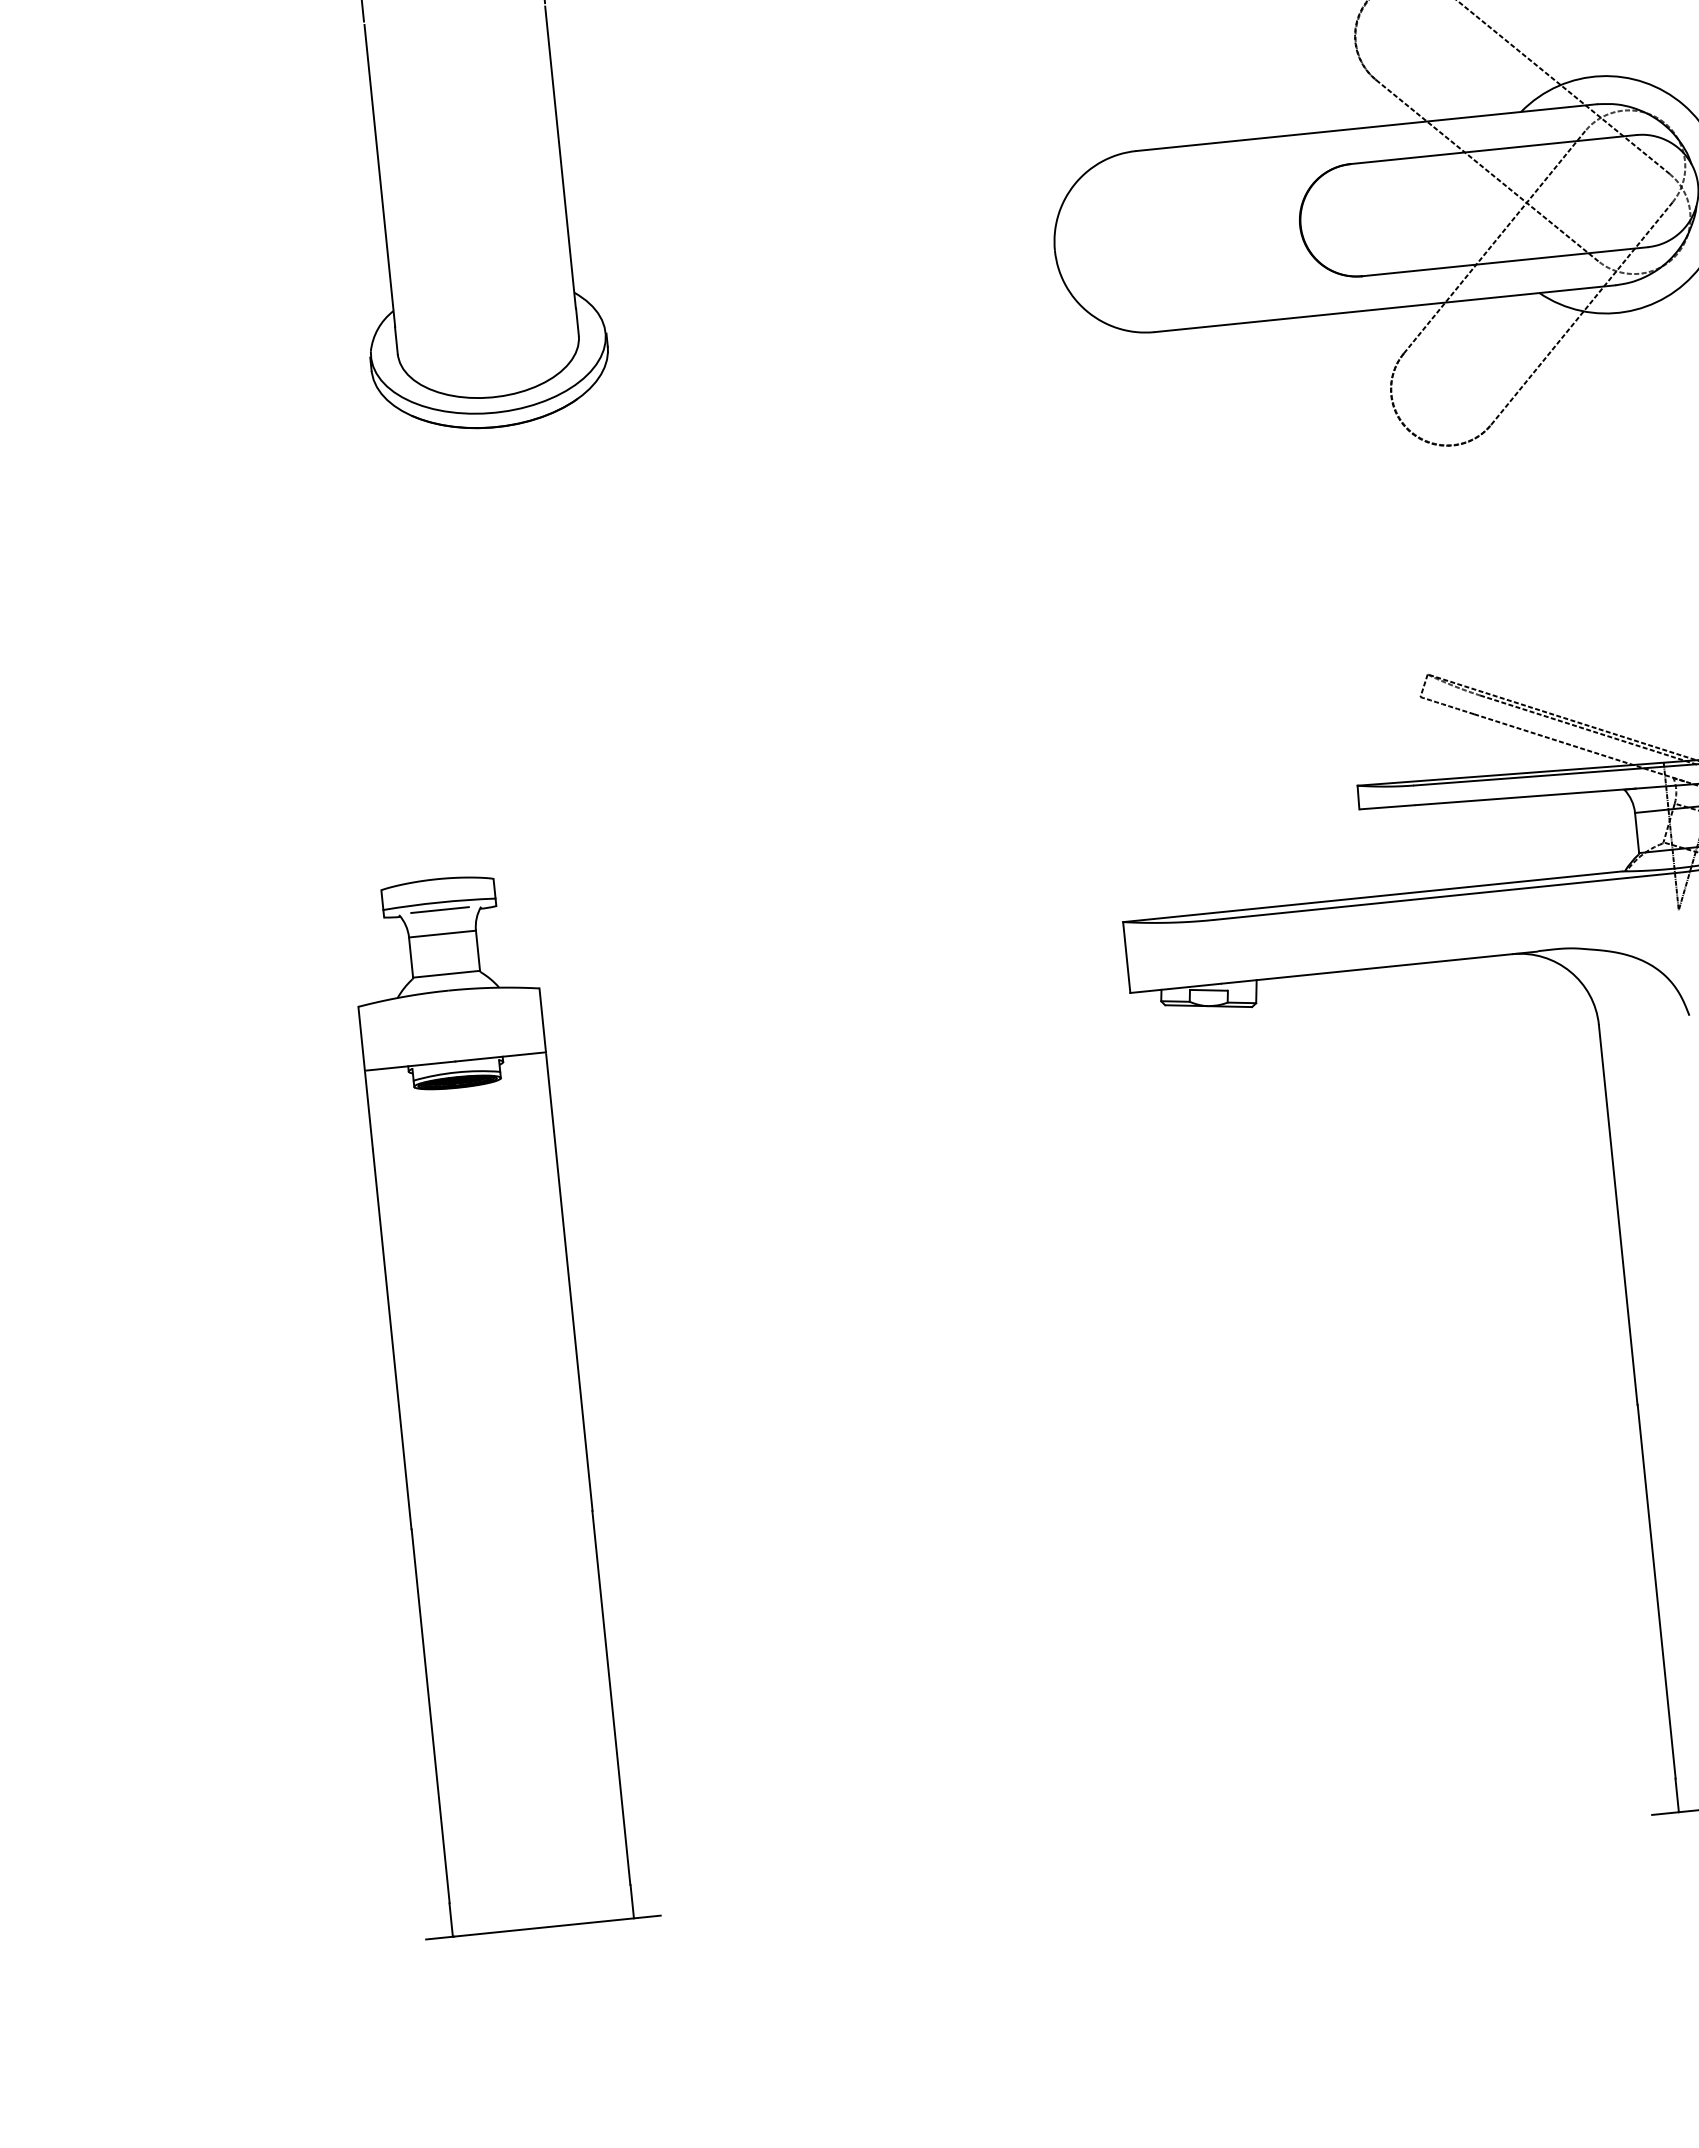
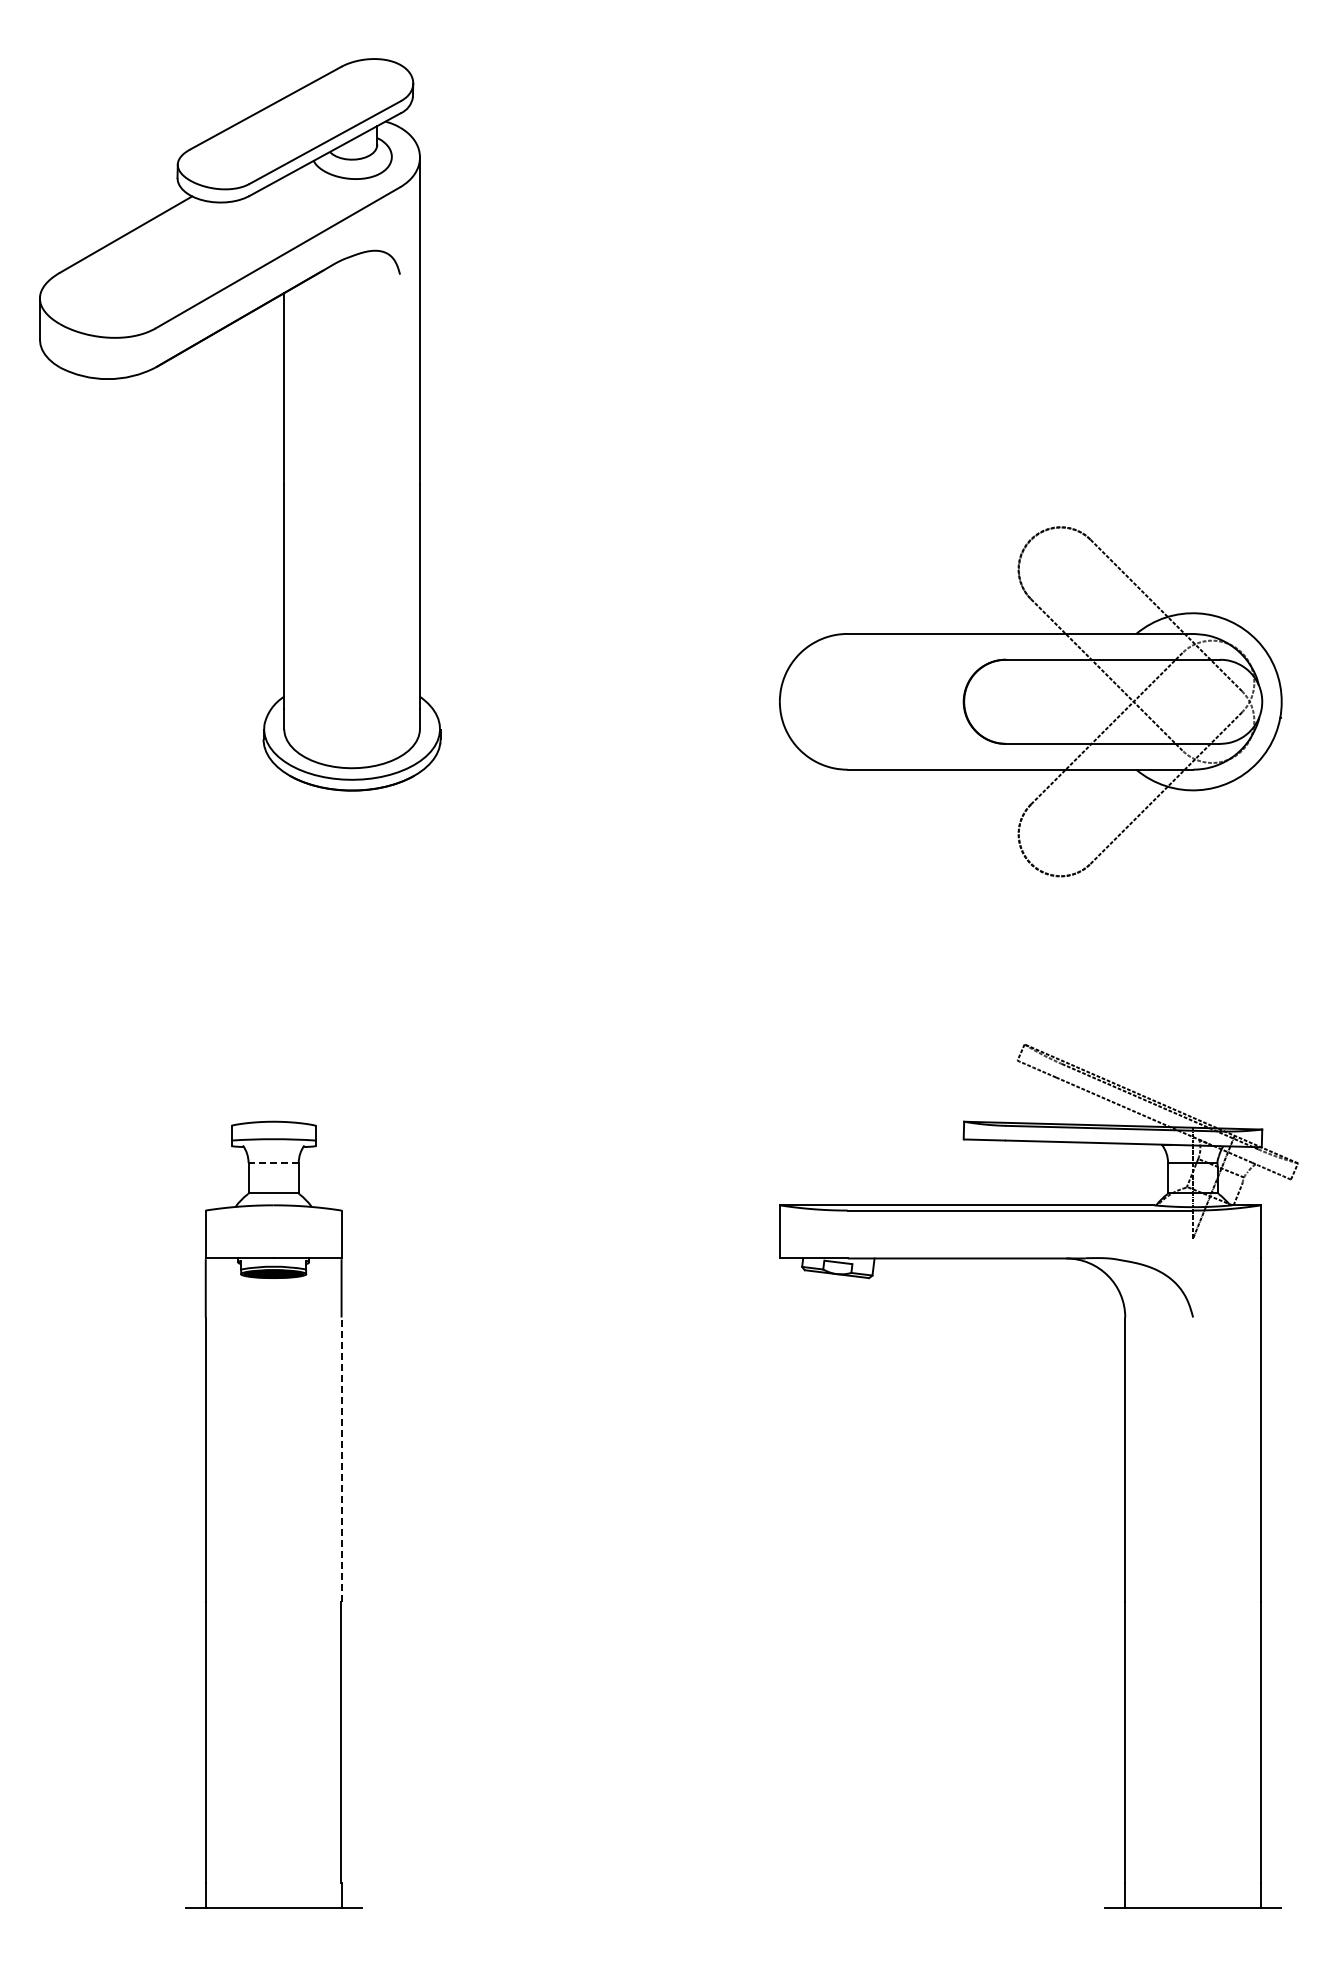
line: (439, 909) -> (273, 1144), removed
line: (442, 933) -> (273, 1162), solid -> dashed
line: (573, 1320) -> (341, 1459), solid -> dashed

